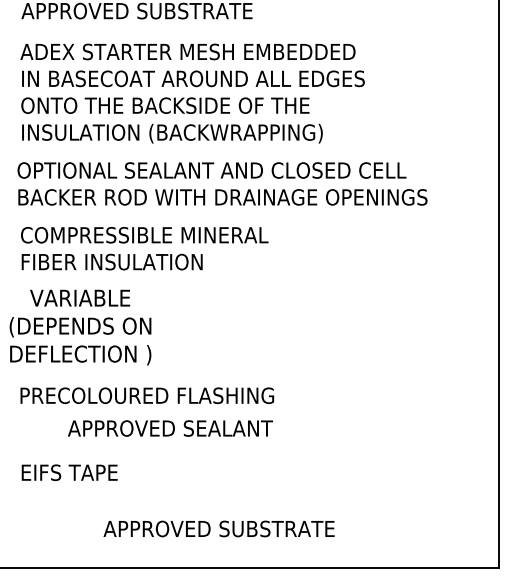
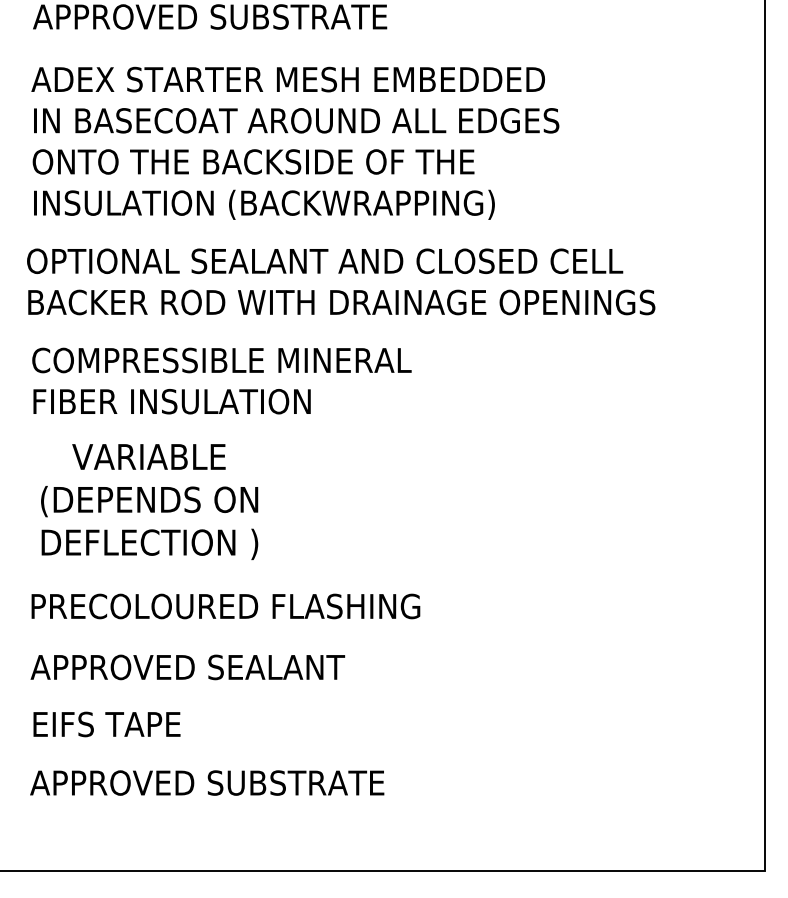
text: (80, 327) -> (149, 501), moved
text: (170, 428) -> (187, 667), moved
text: (218, 528) -> (206, 782), moved

